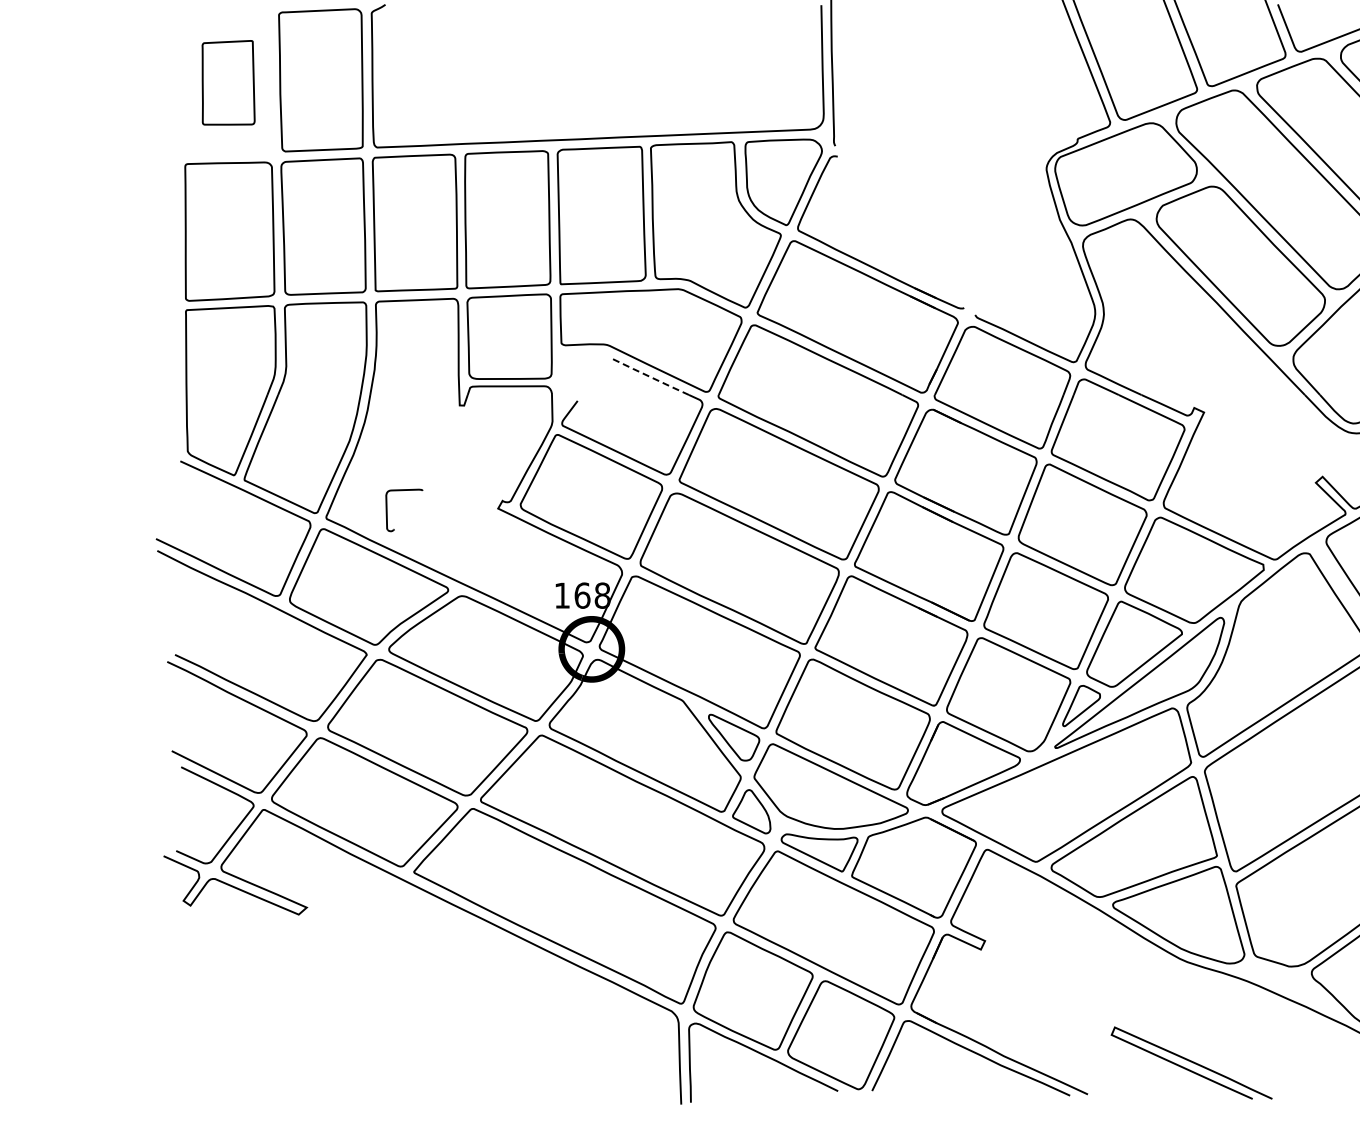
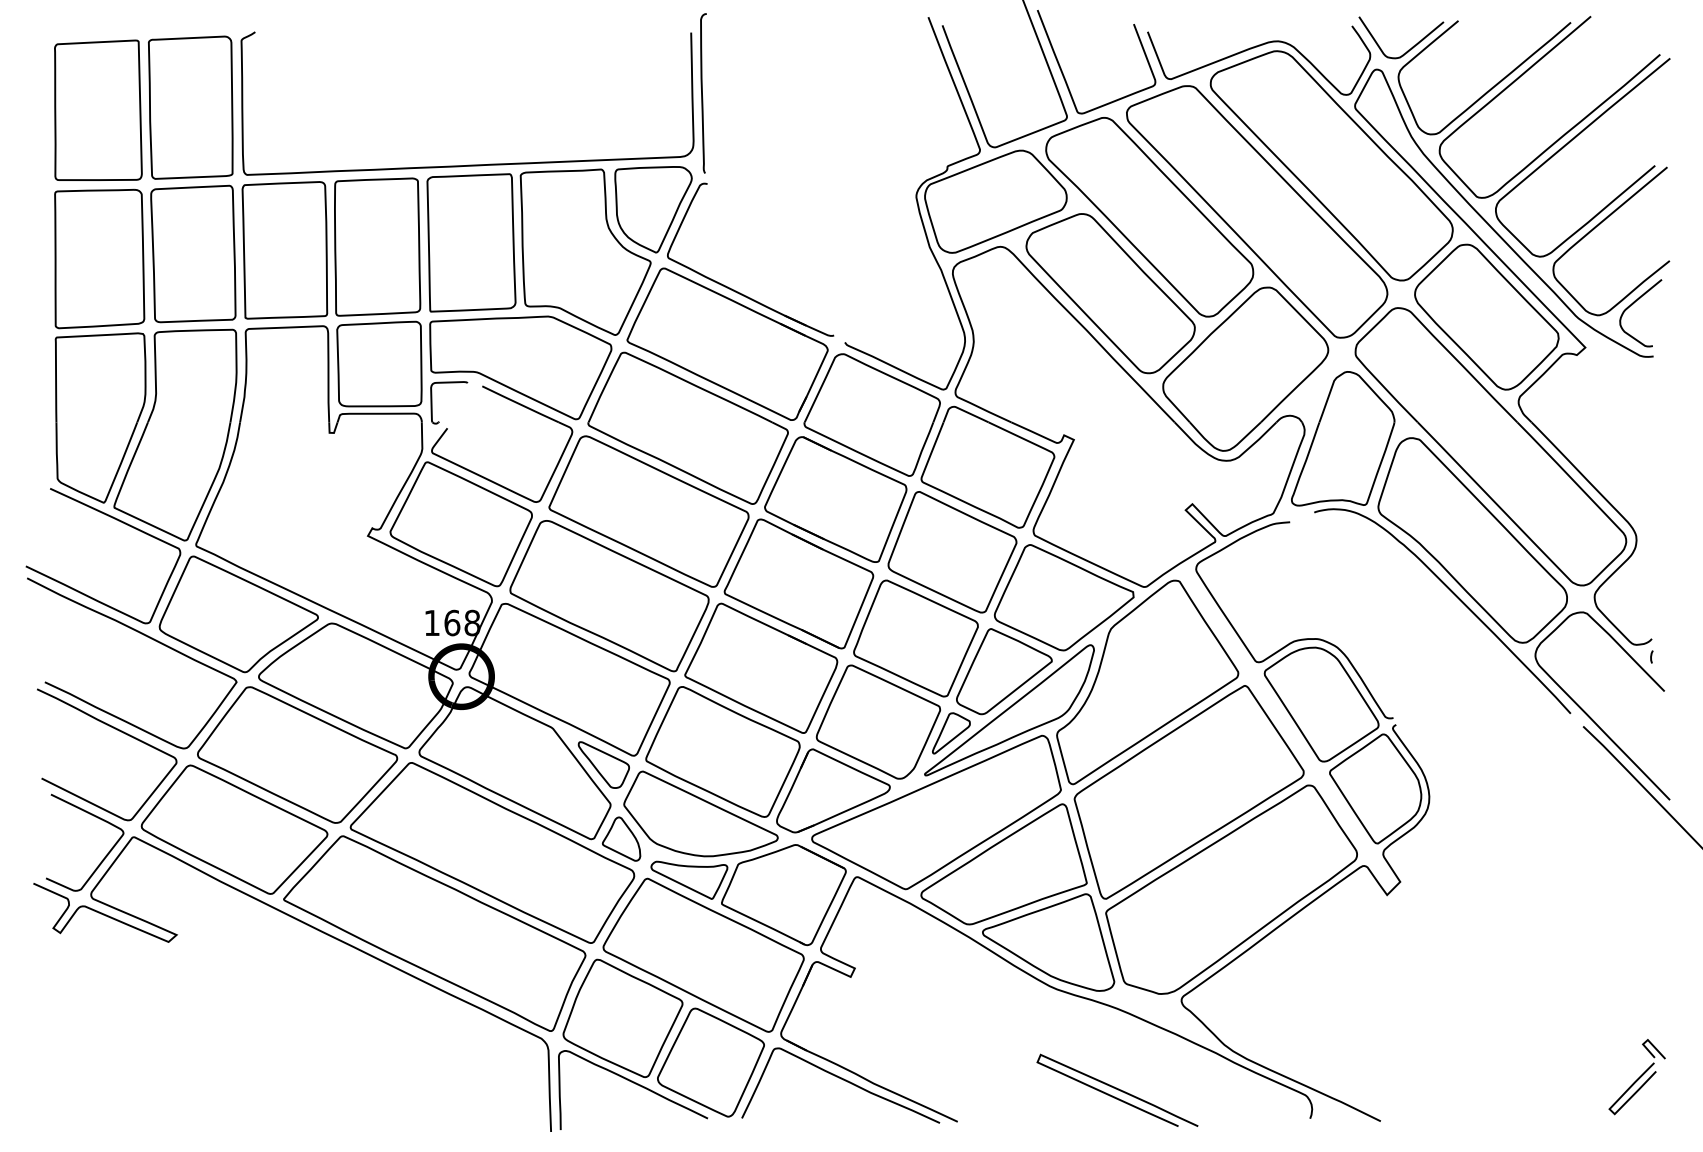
part: (228, 82) -> (98, 109), size x1.67
line: (650, 377) -> (520, 404), dashed -> solid
part: (387, 510) -> (432, 402), moved
curve: (1191, 1062) -> (1117, 1089), moved

